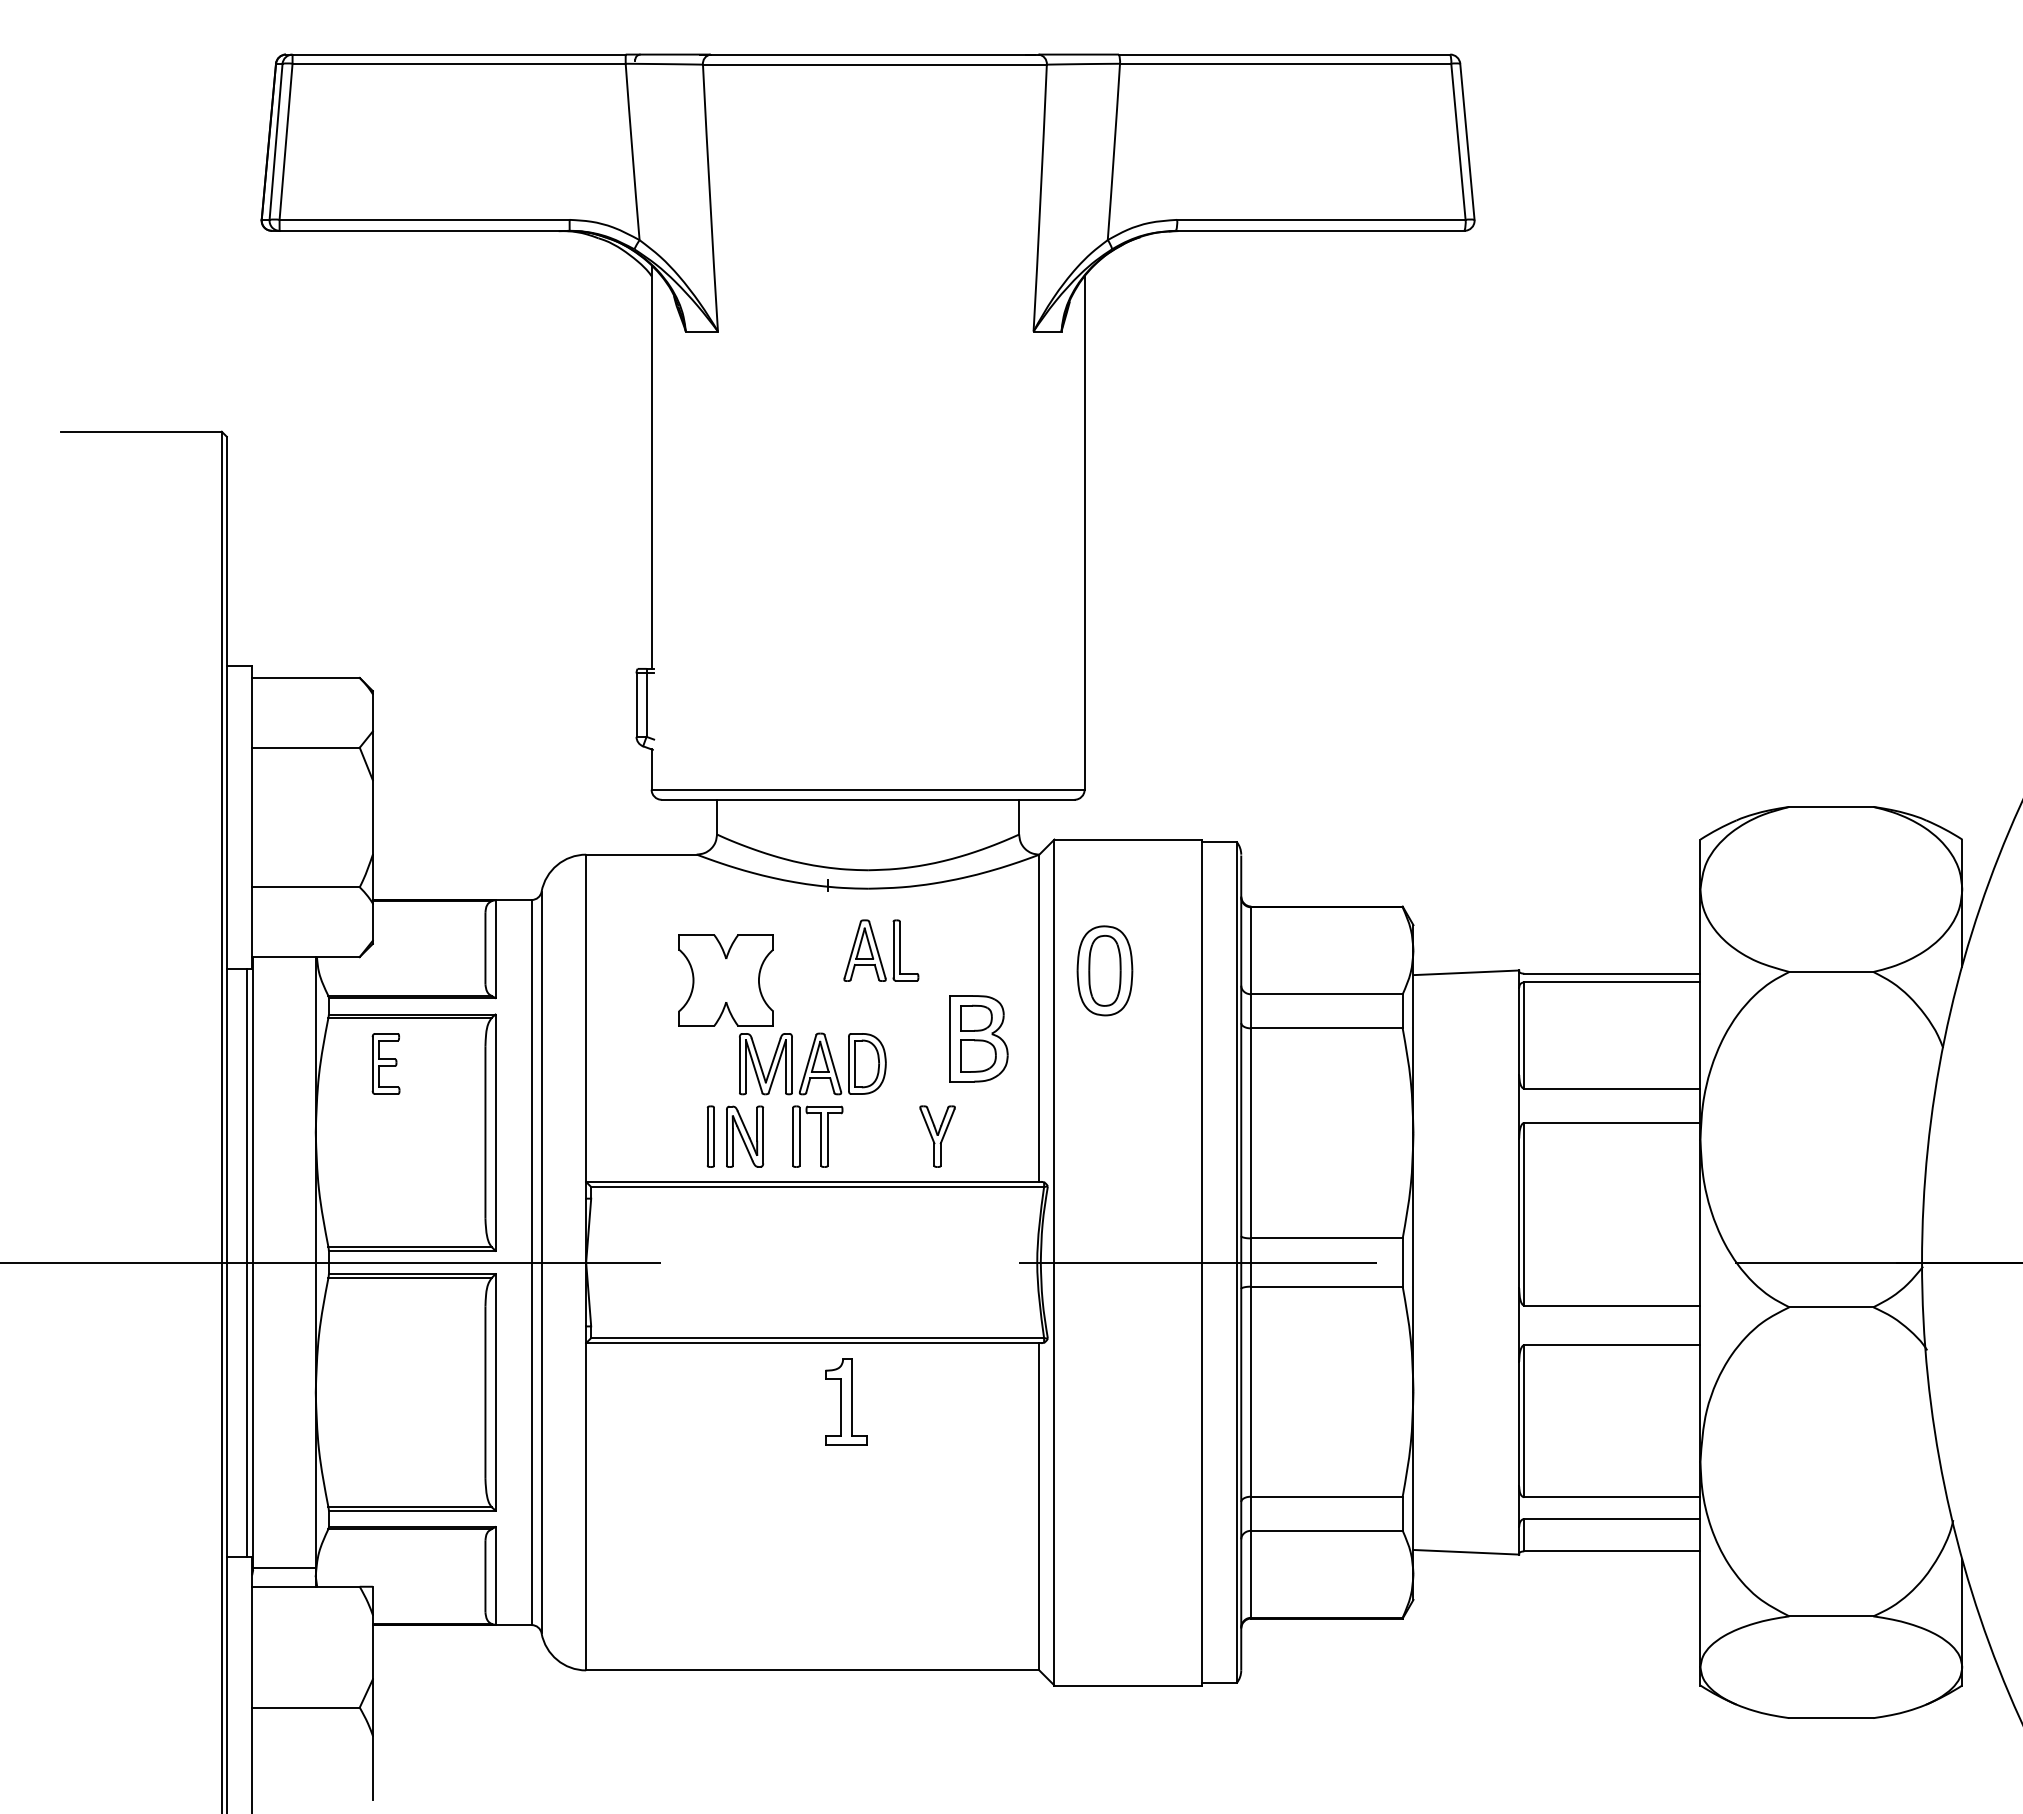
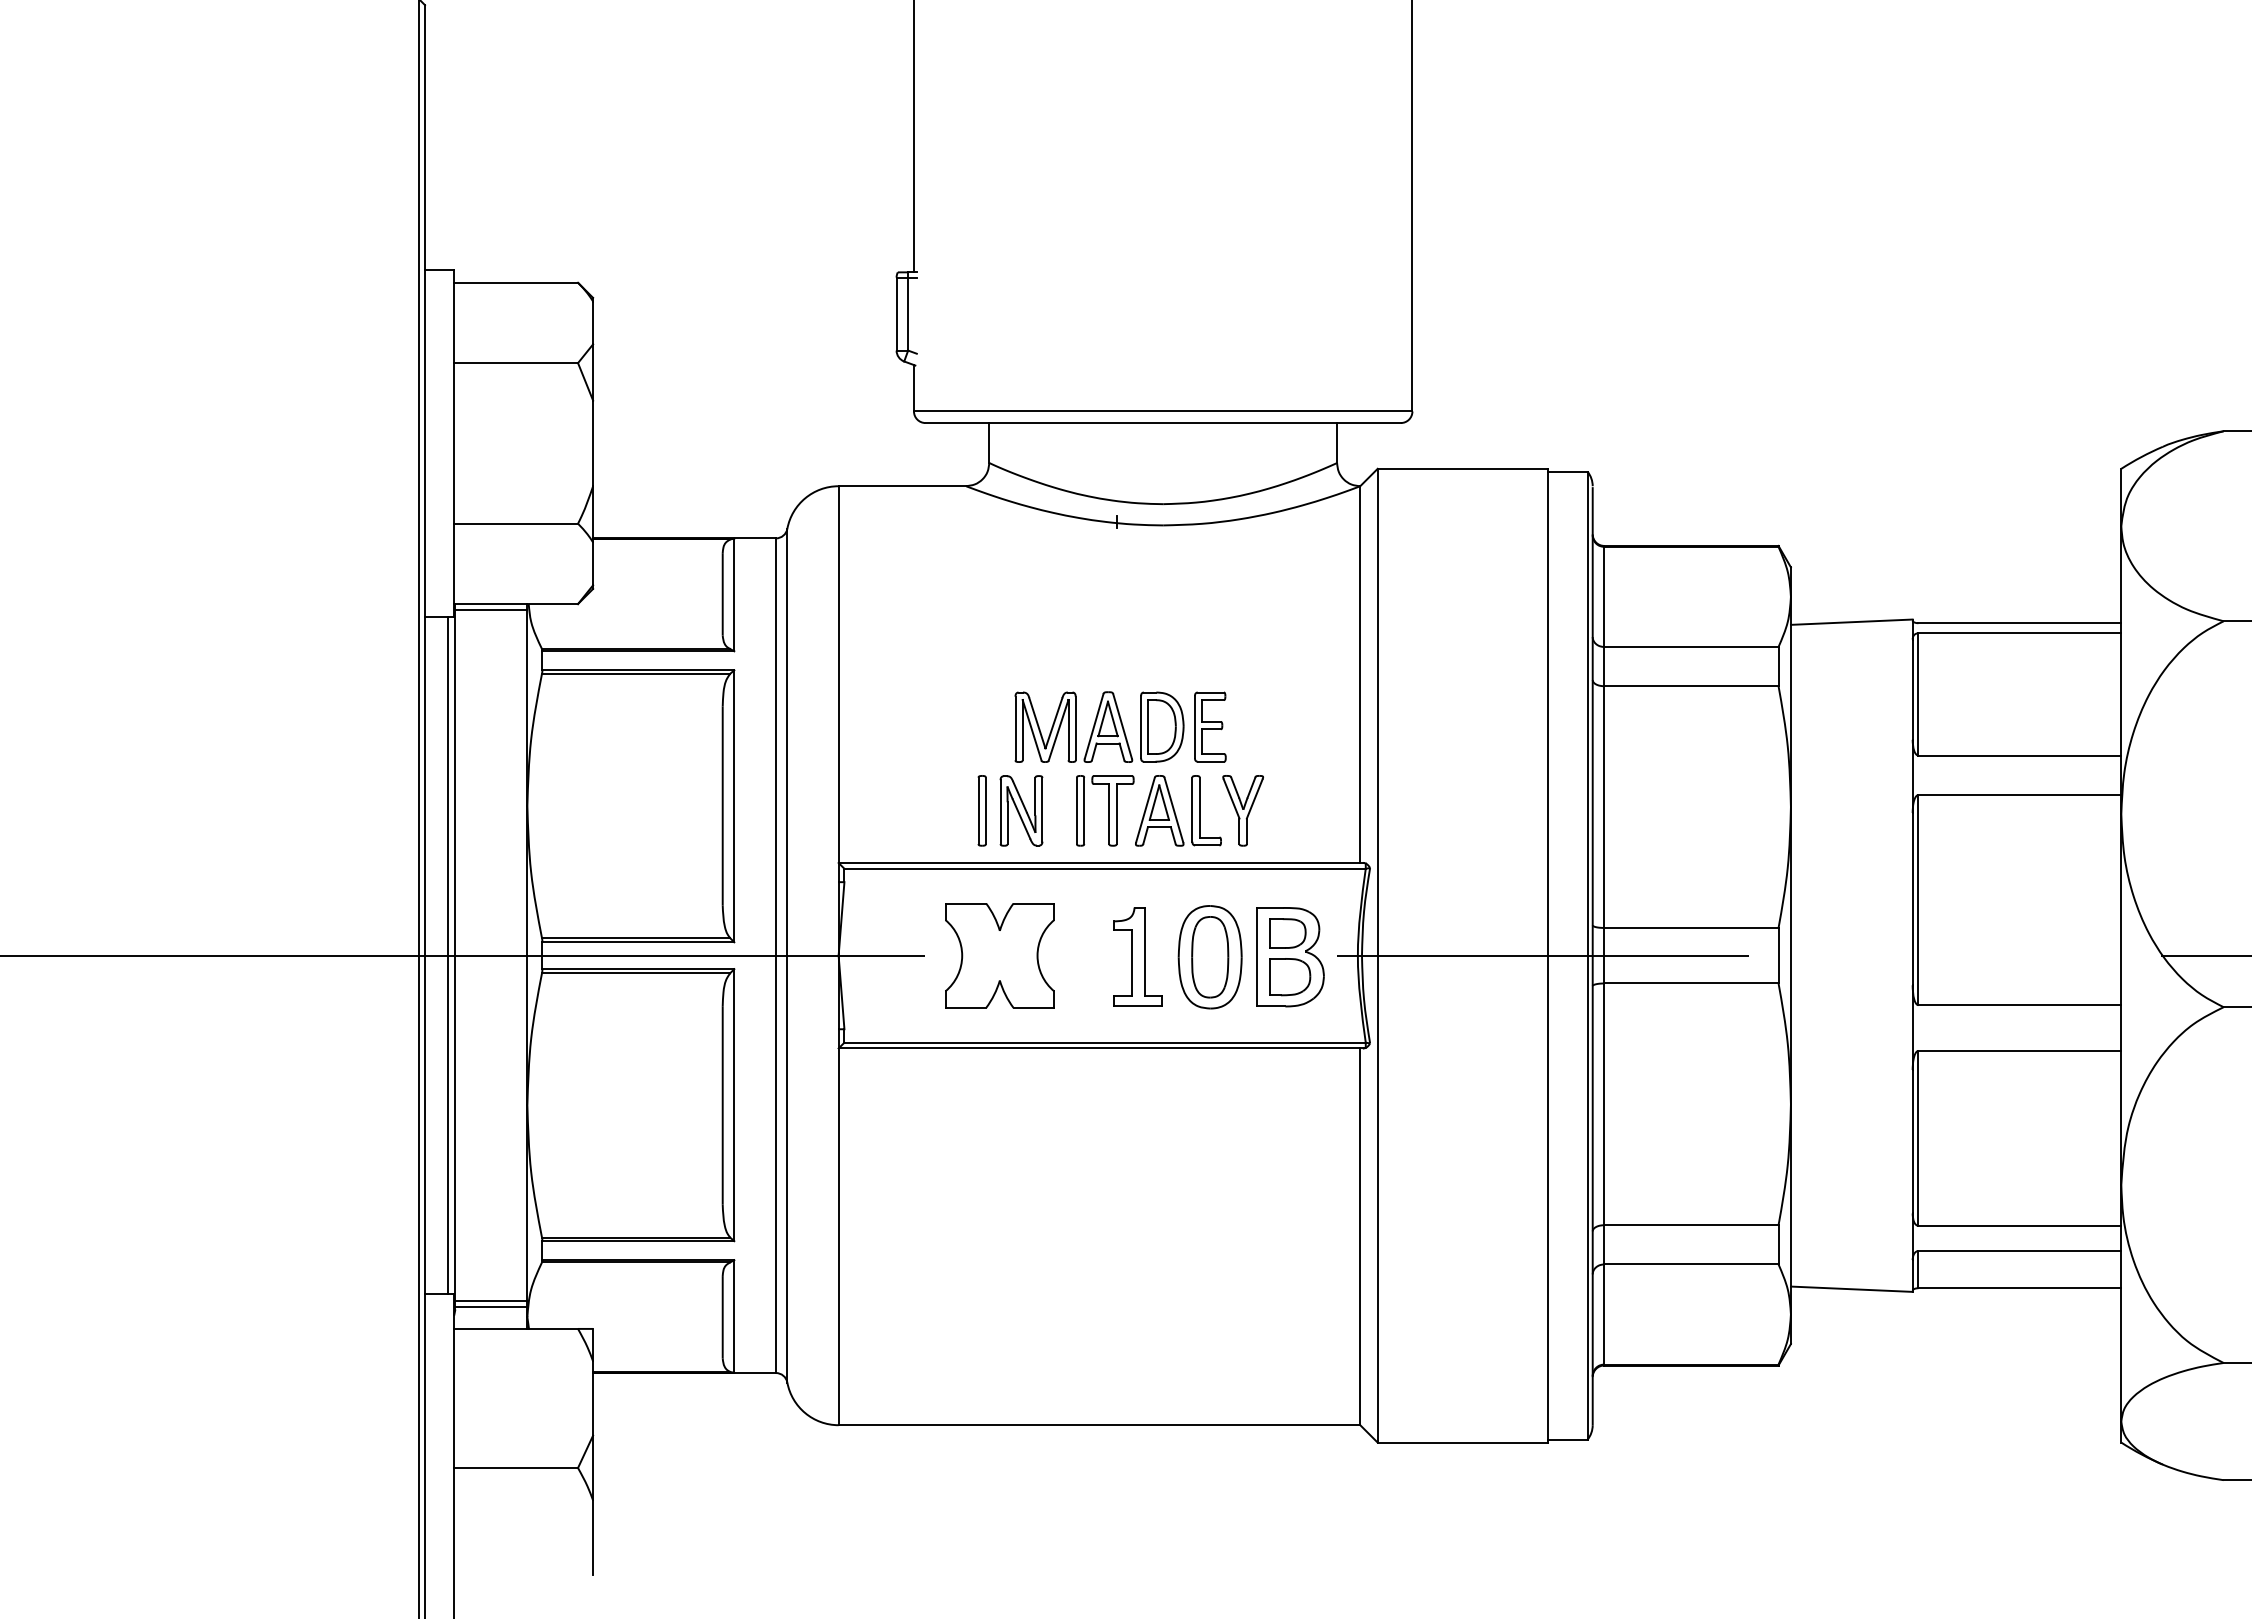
part: (881, 950) -> (1178, 810), moved
line: (284, 962) -> (491, 610), added
part: (1104, 970) -> (1209, 956), moved
part: (725, 980) -> (999, 955), moved
part: (978, 1038) -> (1290, 956), moved
part: (385, 1063) -> (1209, 726), moved
part: (846, 1401) -> (1138, 956), moved
line: (284, 1562) -> (491, 1300), added

